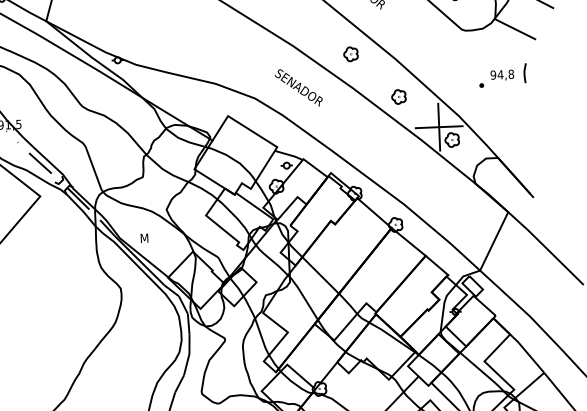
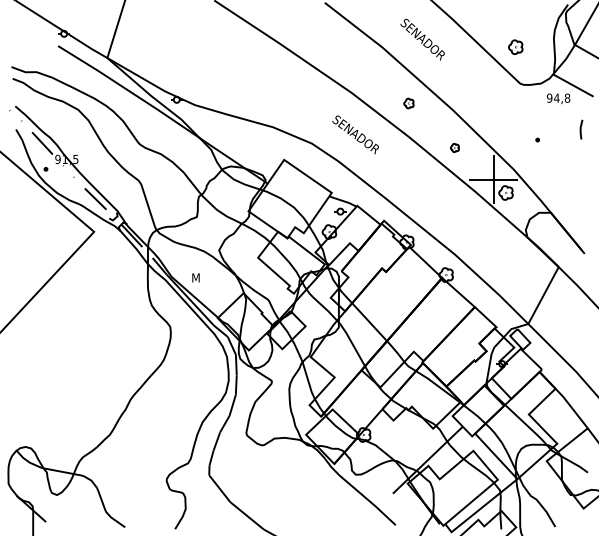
part: (350, 54) -> (408, 103), size x0.7
text: (502, 75) -> (558, 98), moved
part: (398, 96) -> (454, 147), size x0.6

